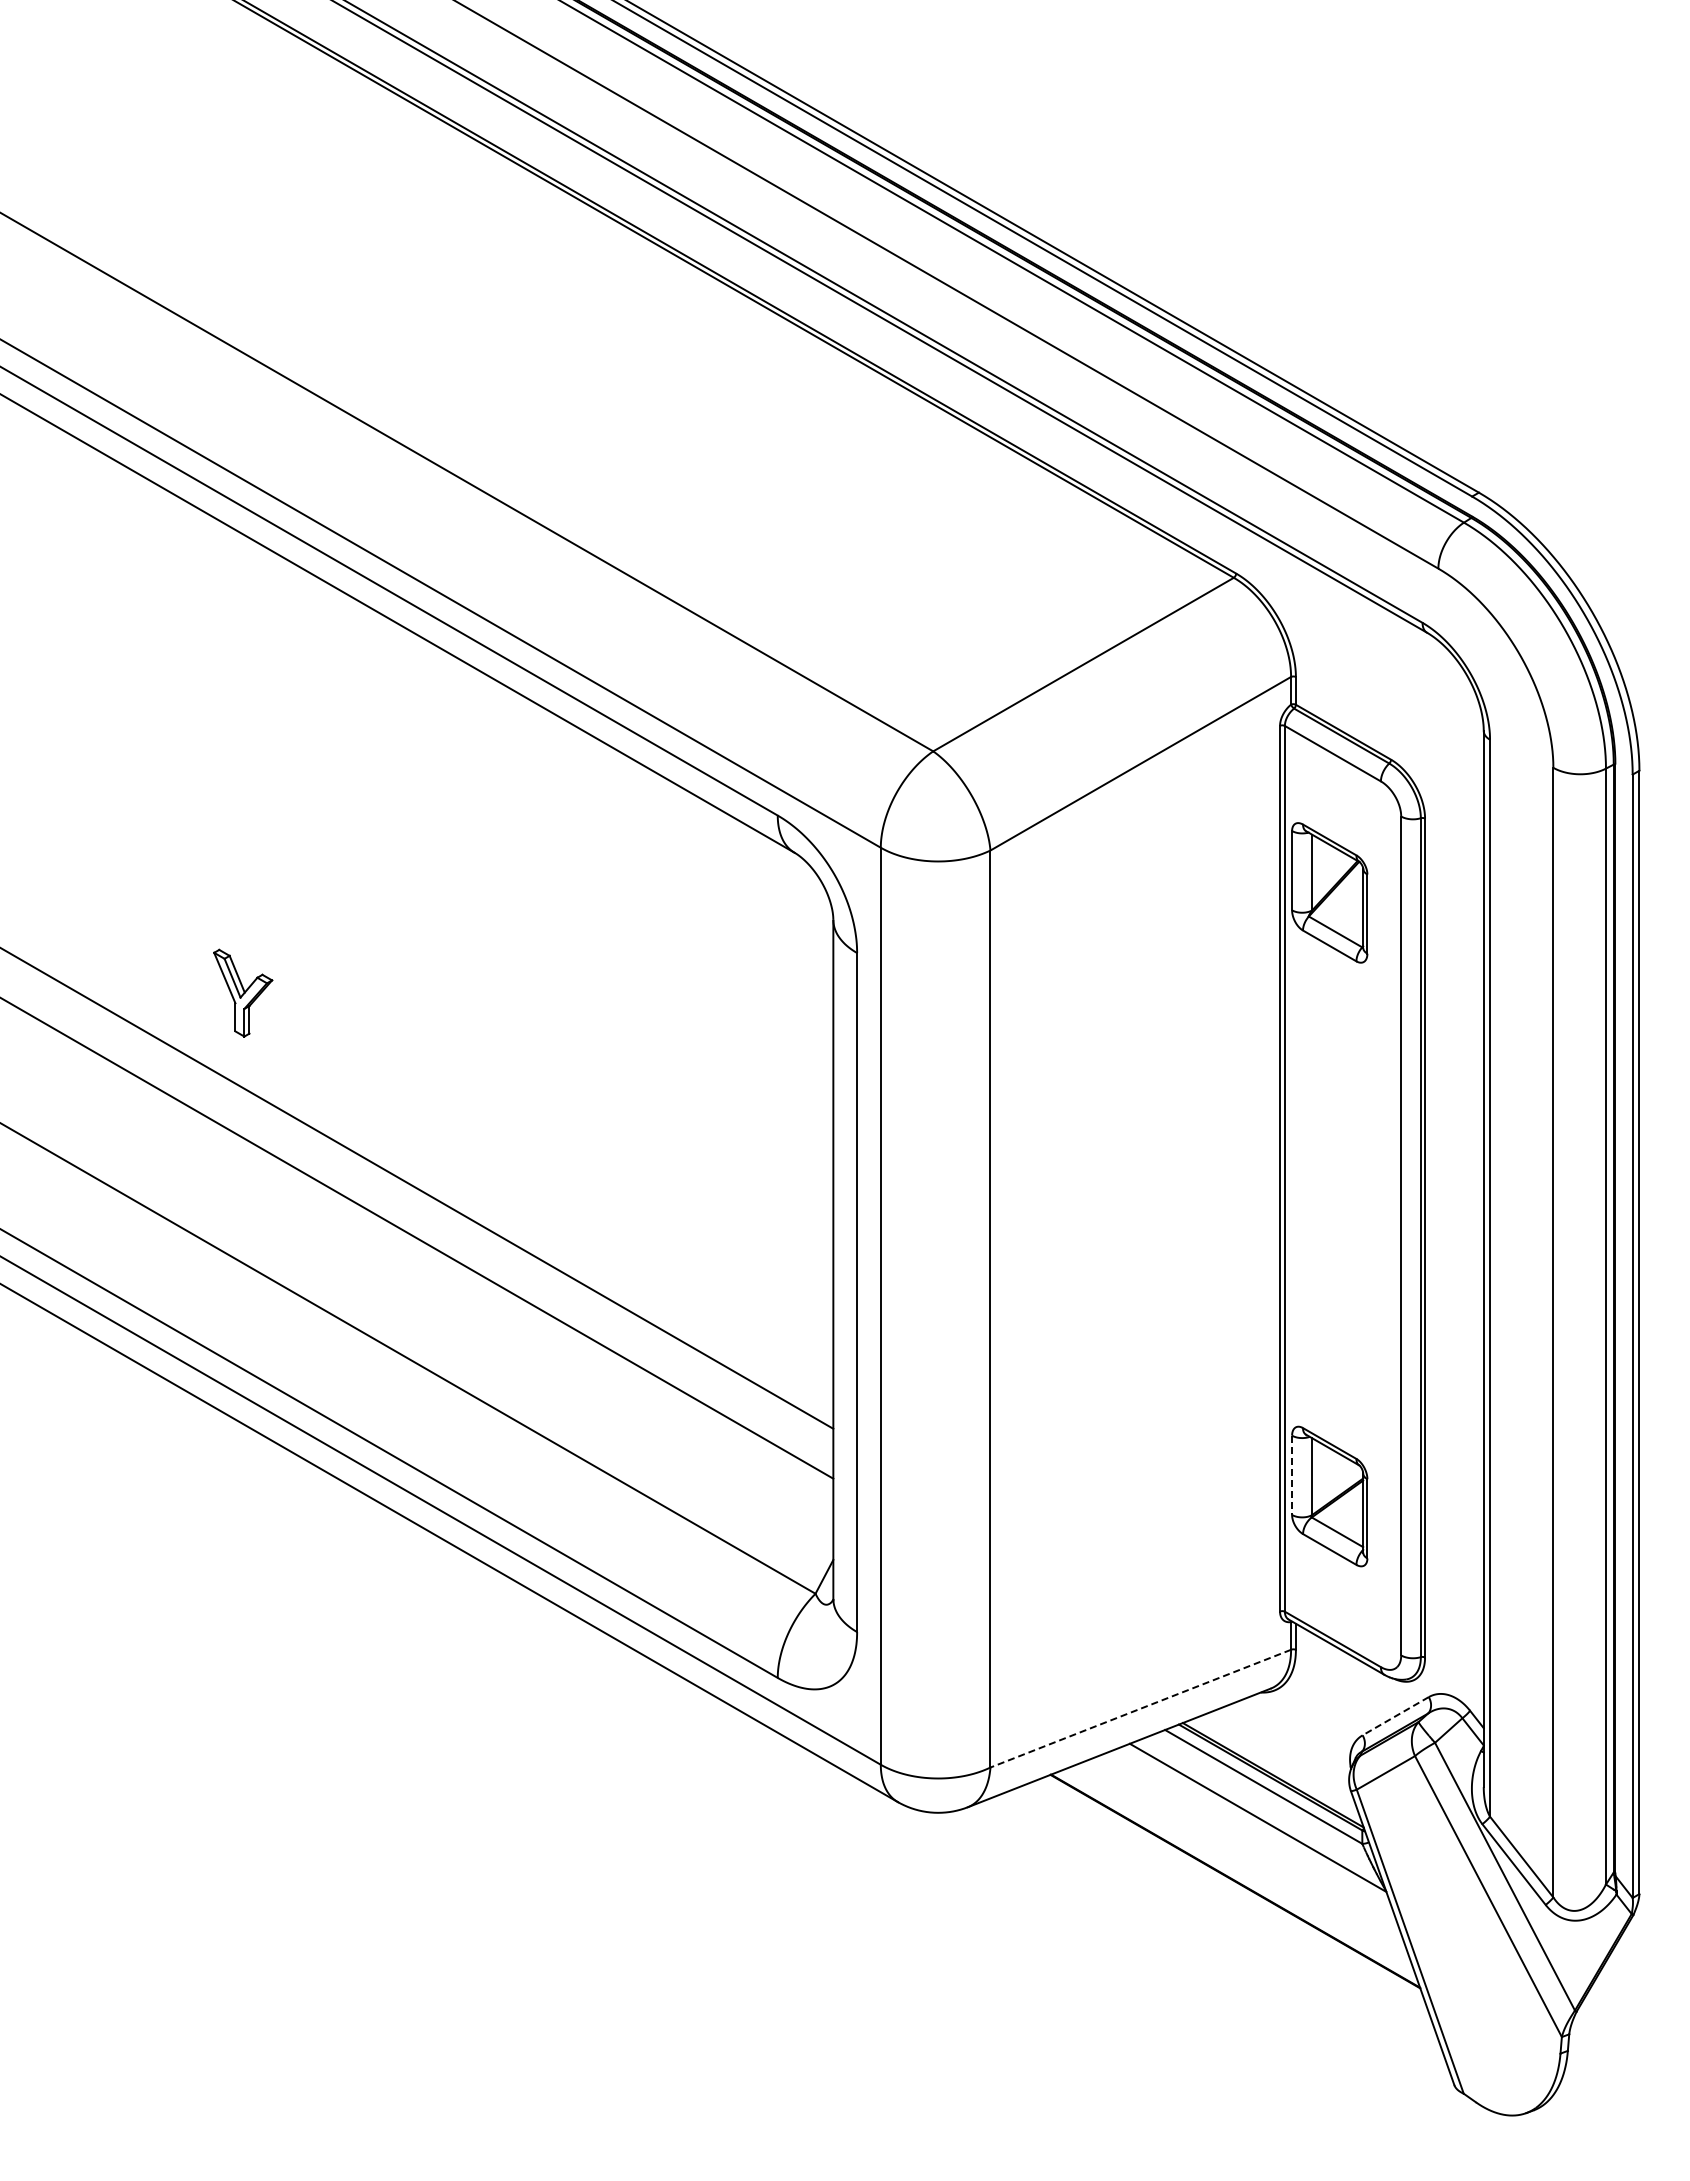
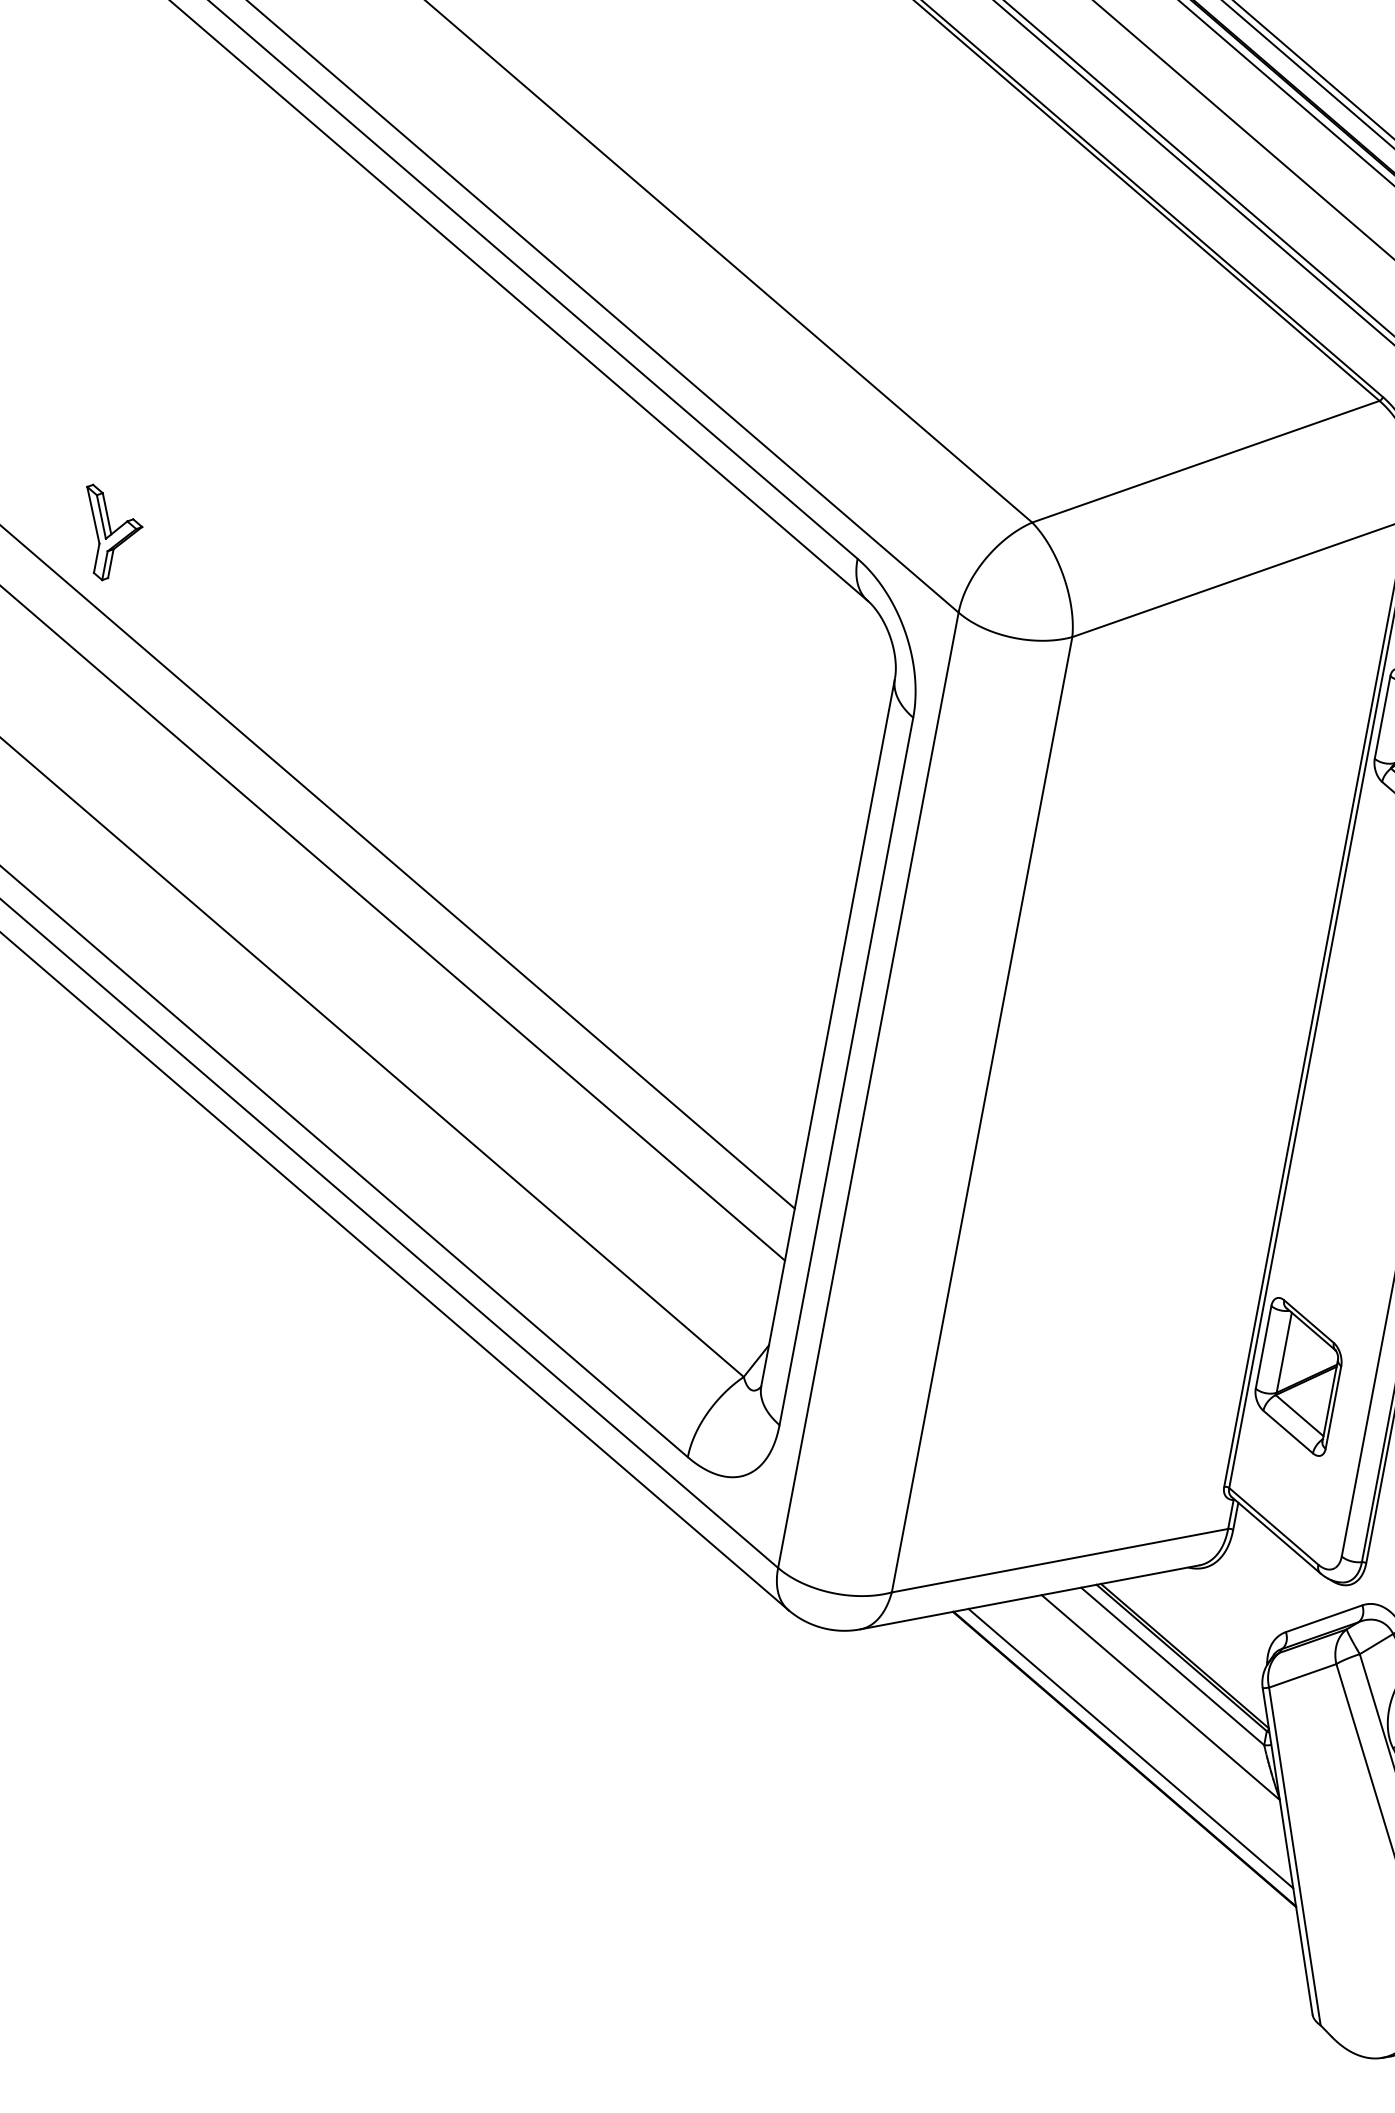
part: (243, 992) -> (109, 534), moved
line: (1292, 1475) -> (1263, 1347), dashed -> solid
line: (1140, 1708) -> (1059, 1560), dashed -> solid
line: (1395, 1716) -> (1323, 1618), dashed -> solid
line: (1239, 1870) -> (1130, 1748), added

